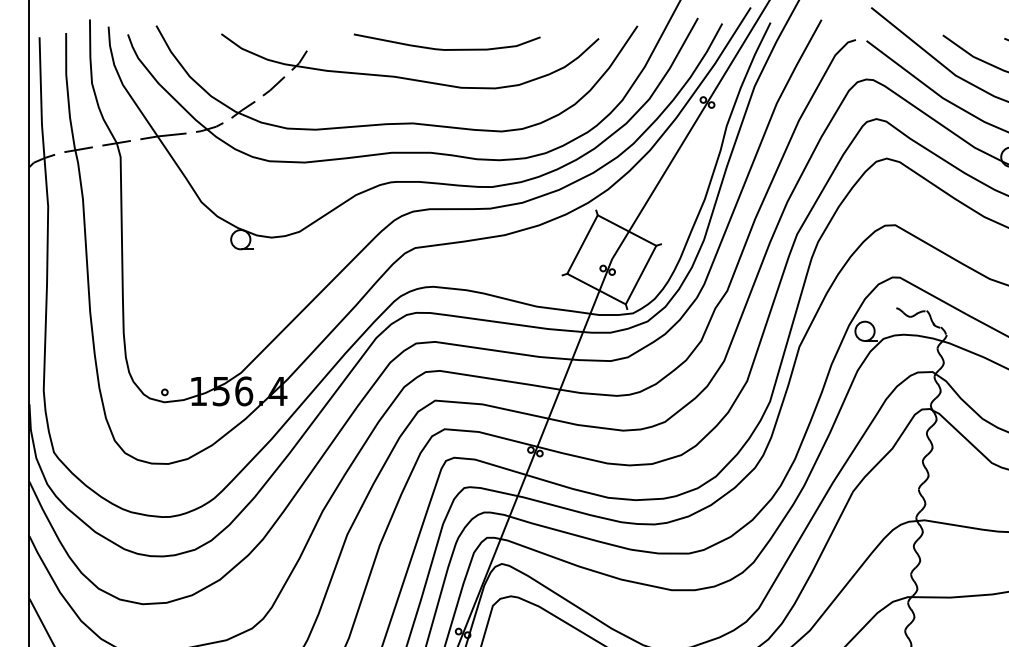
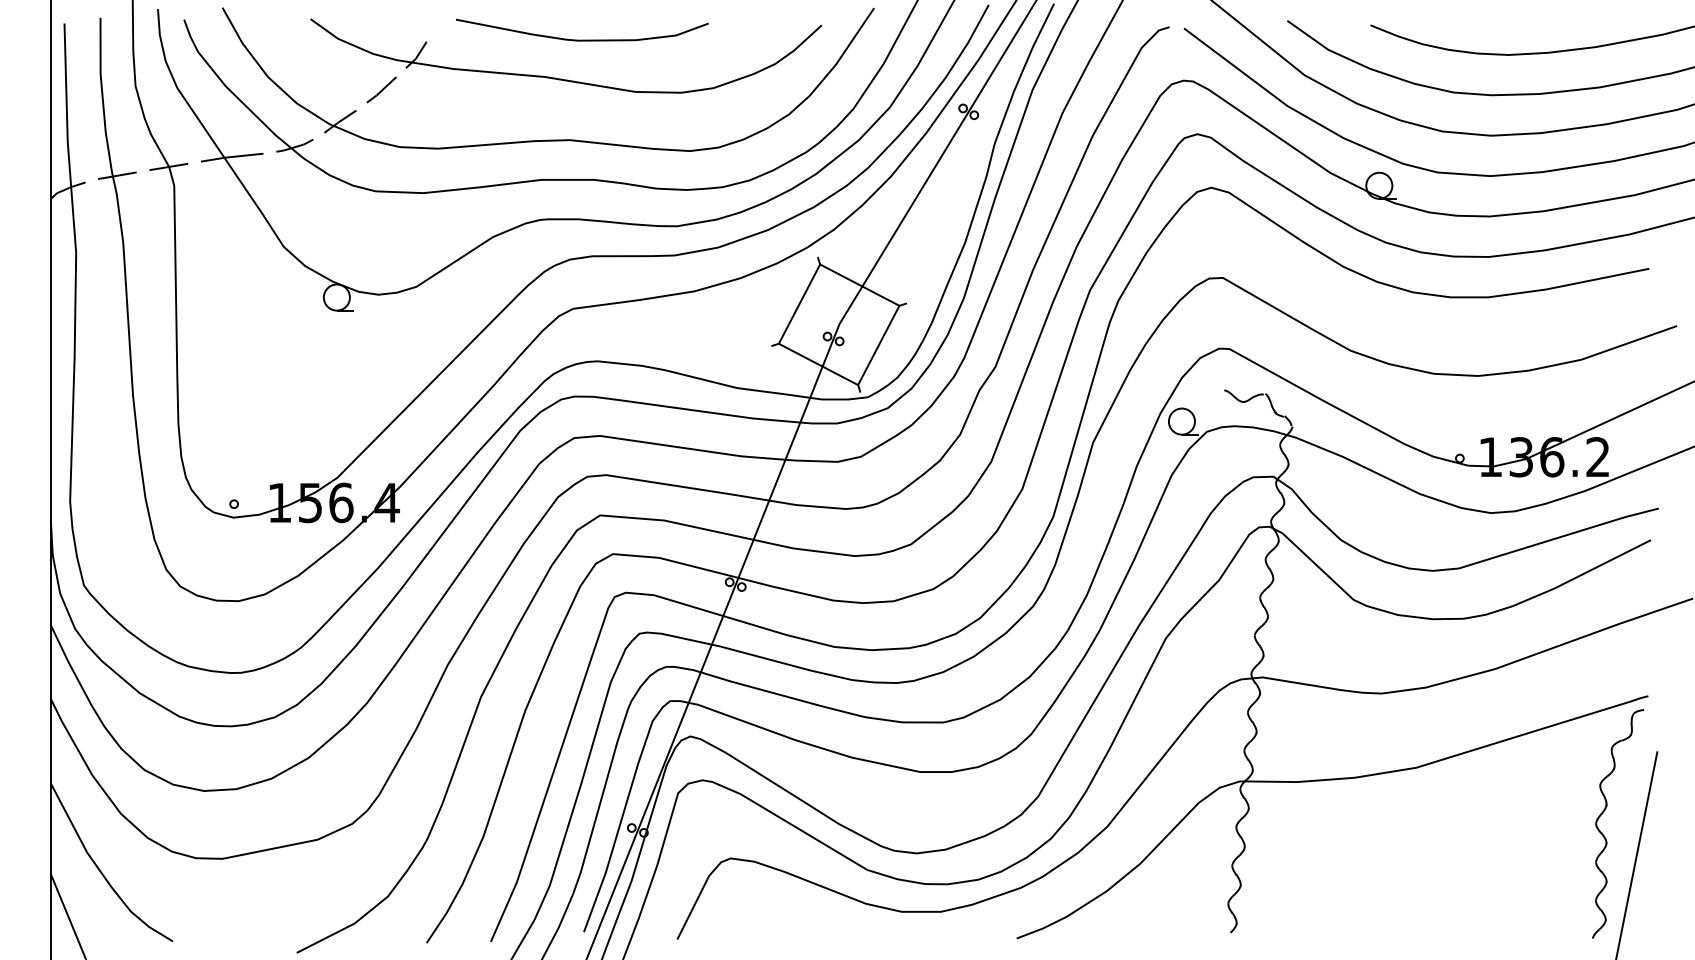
curve: (447, 49) -> (582, 39), moved

